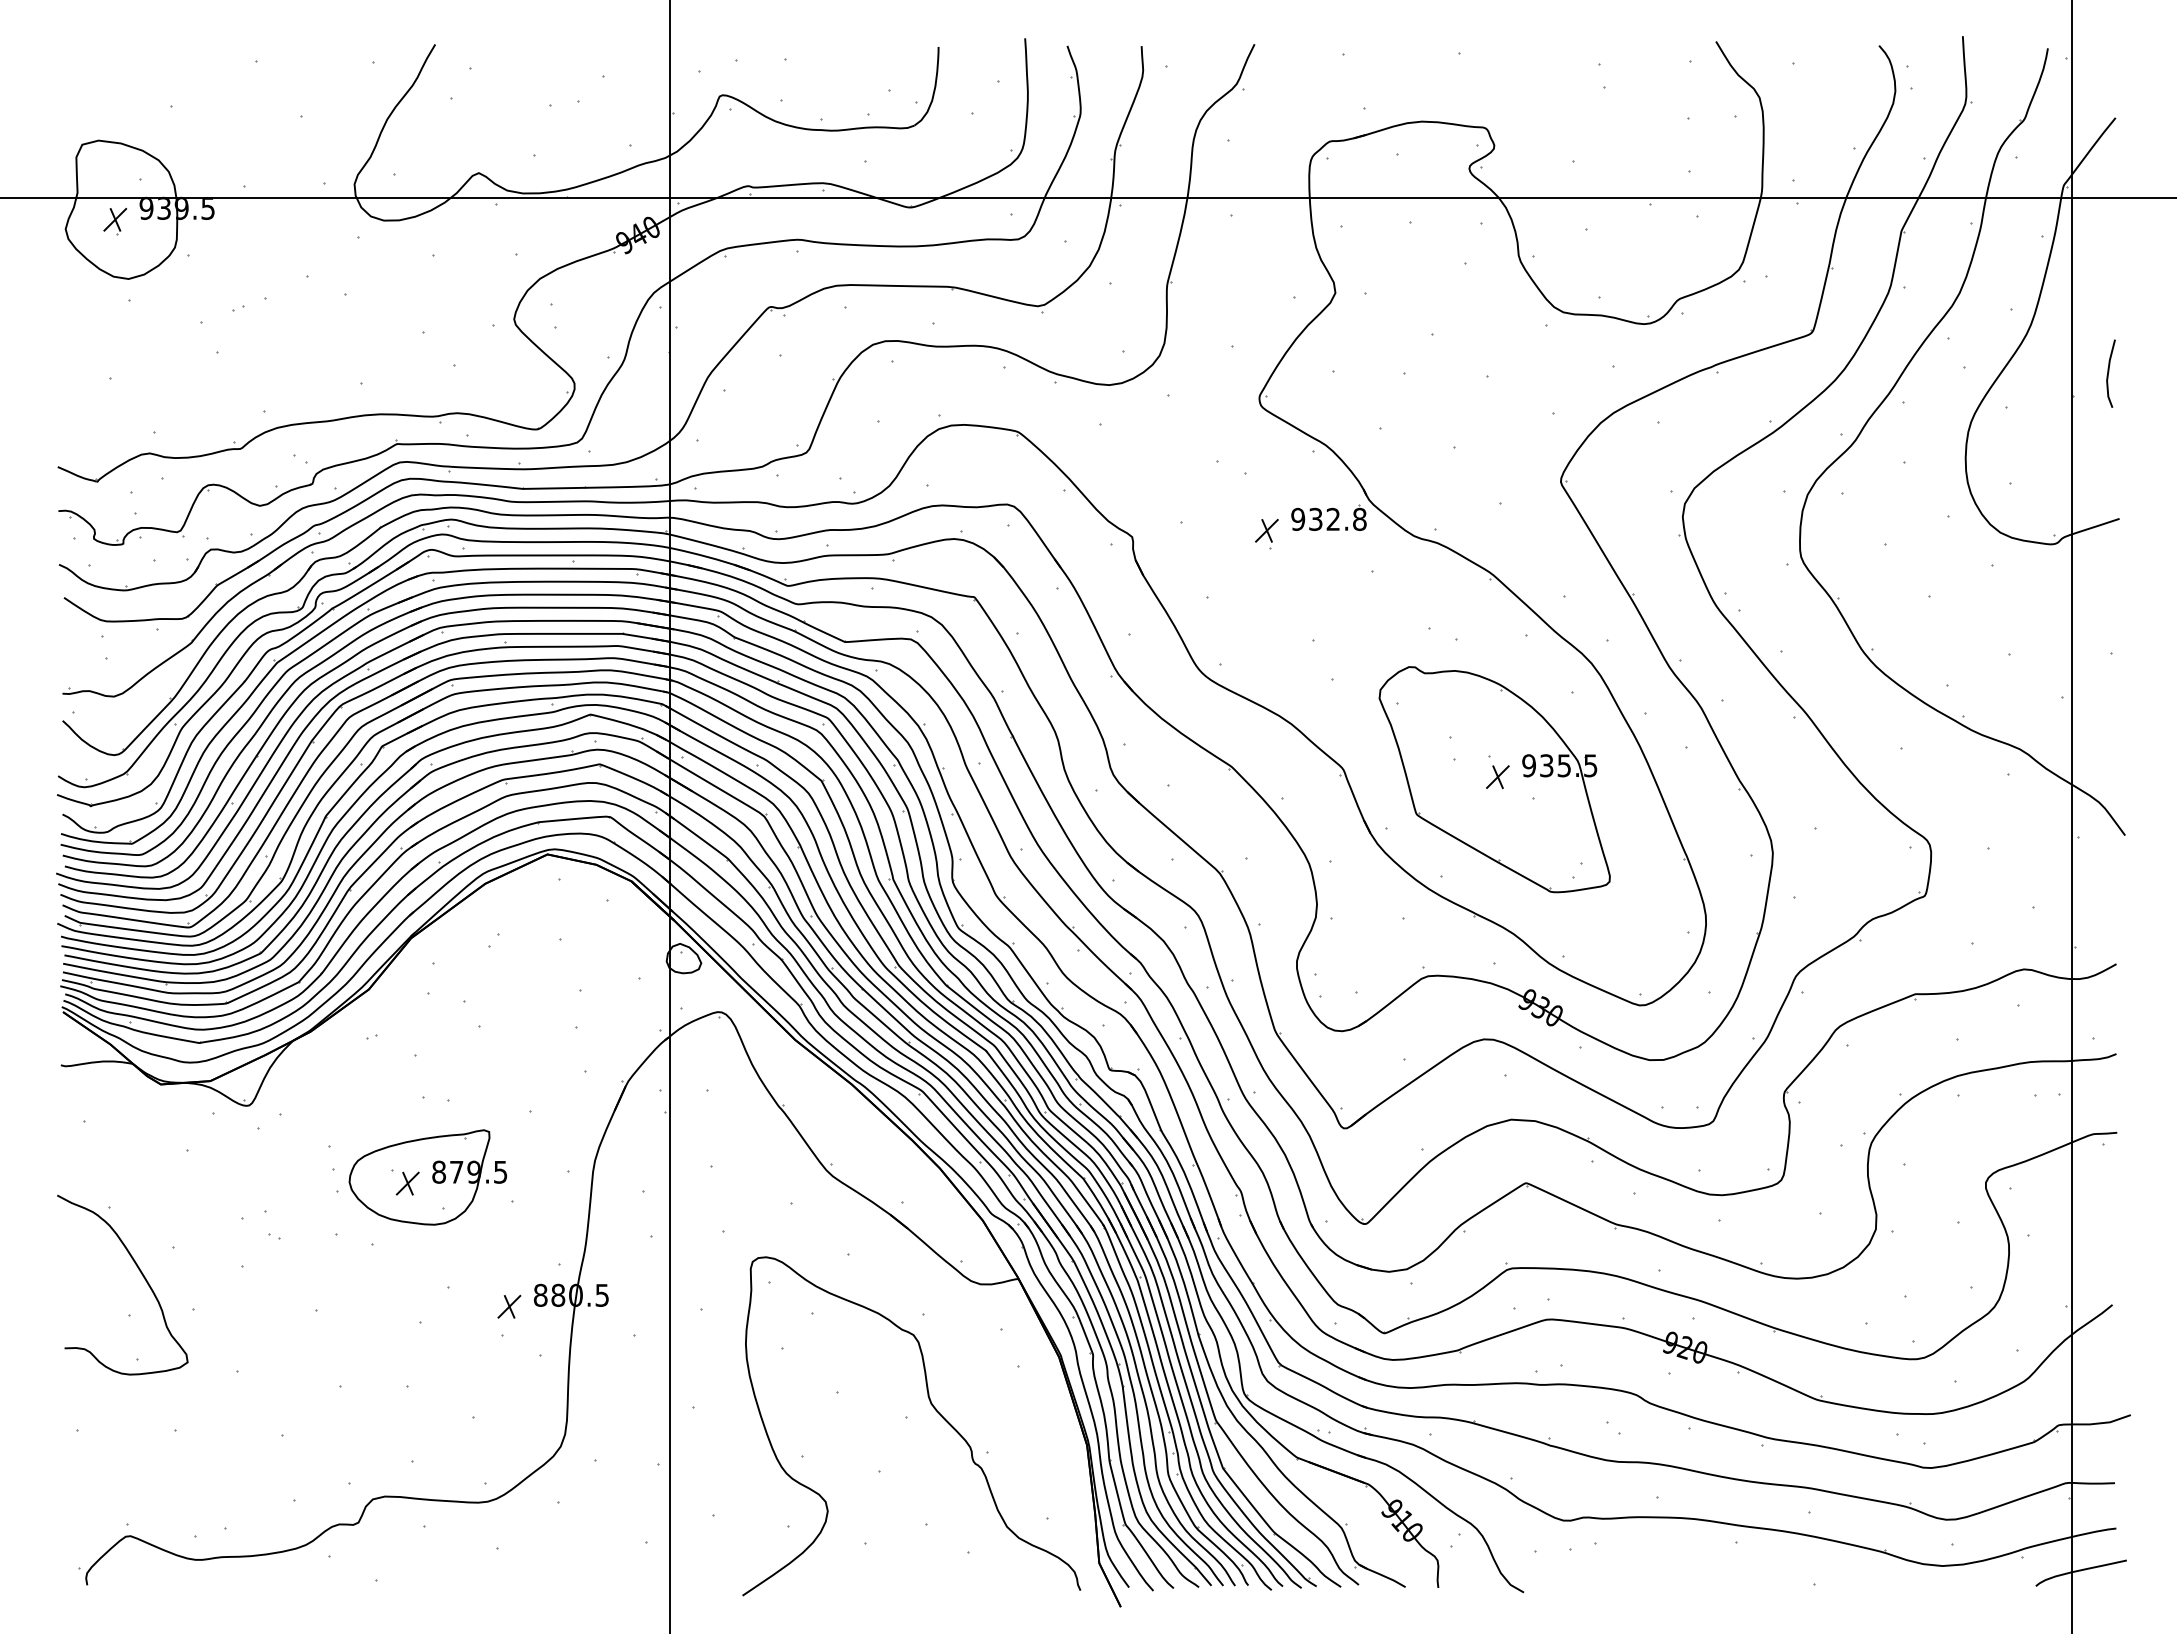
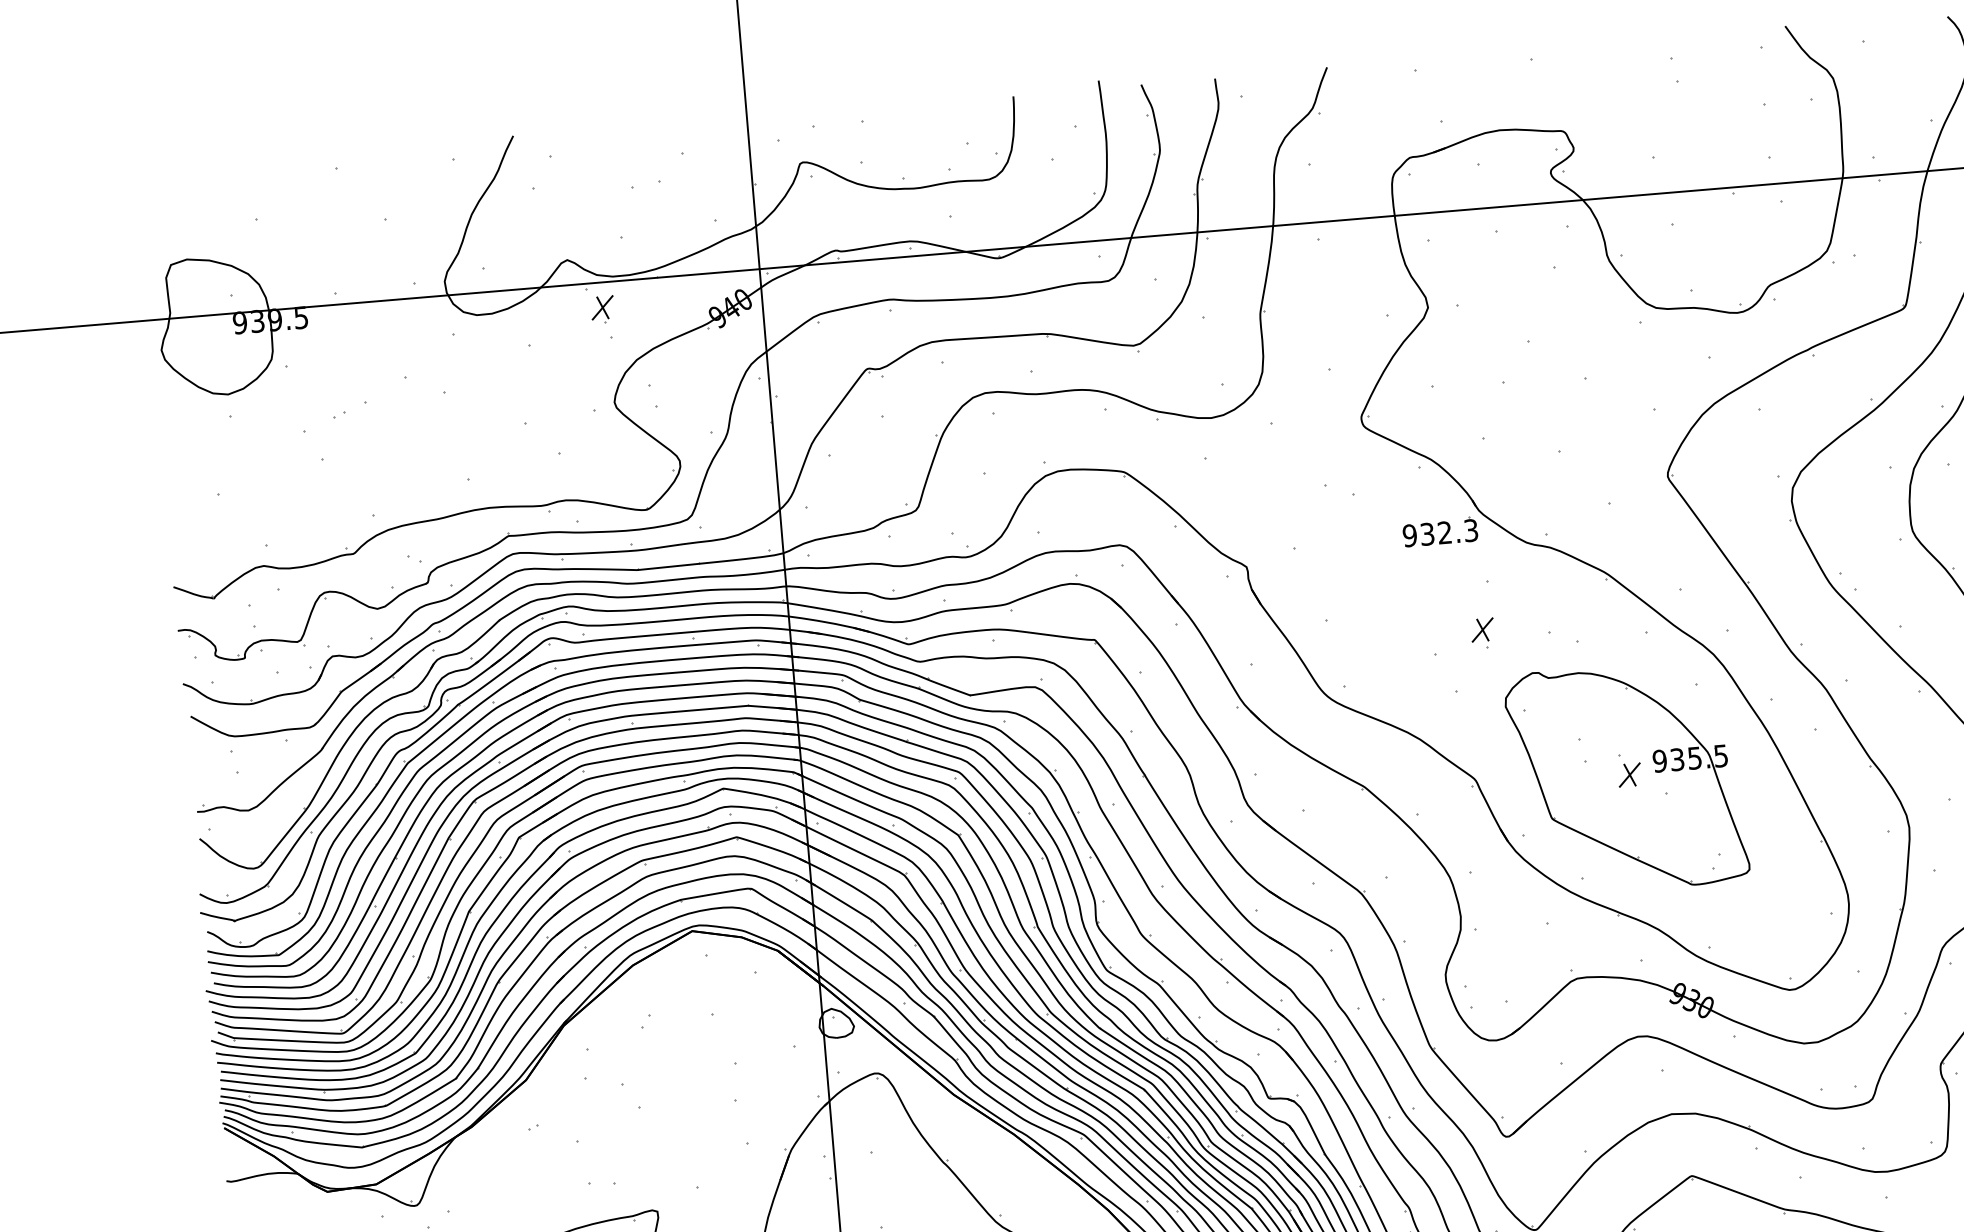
part: (115, 221) -> (603, 309), moved
text: (1359, 519) -> (1470, 530), 932.8 -> 932.3
part: (1266, 533) -> (1482, 632), moved

